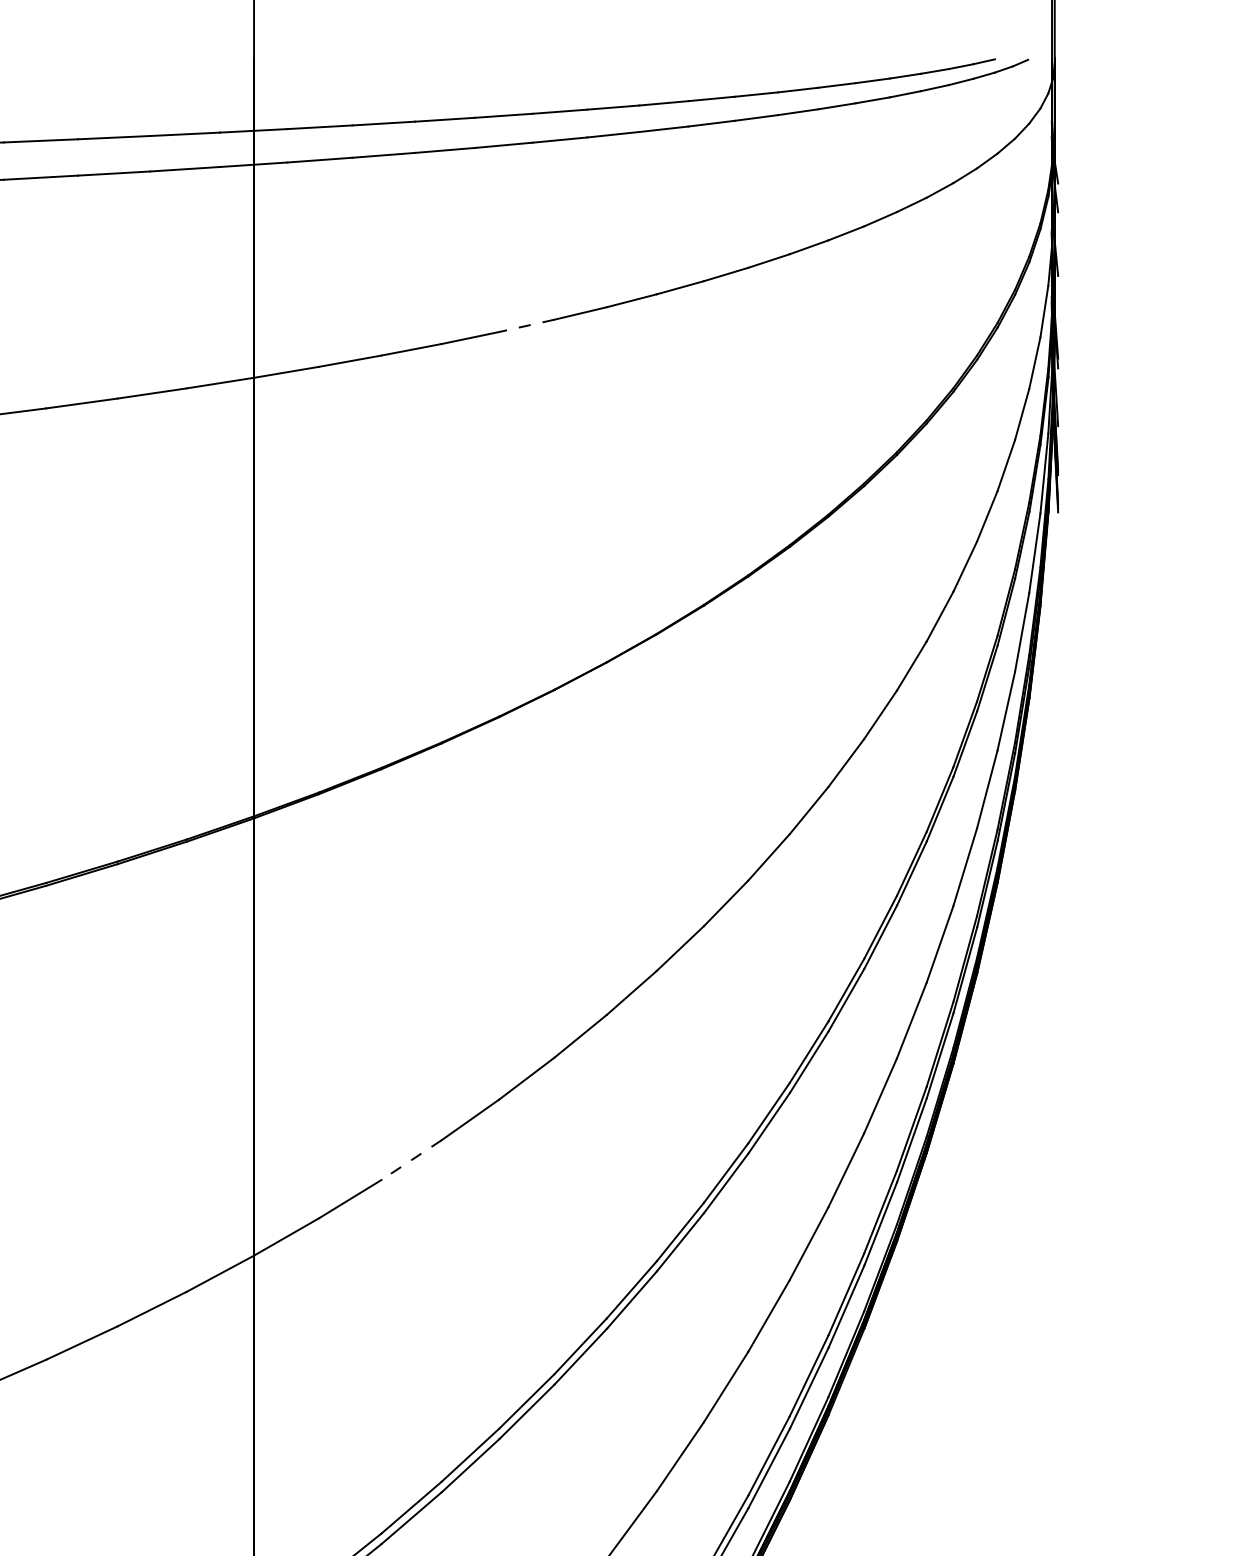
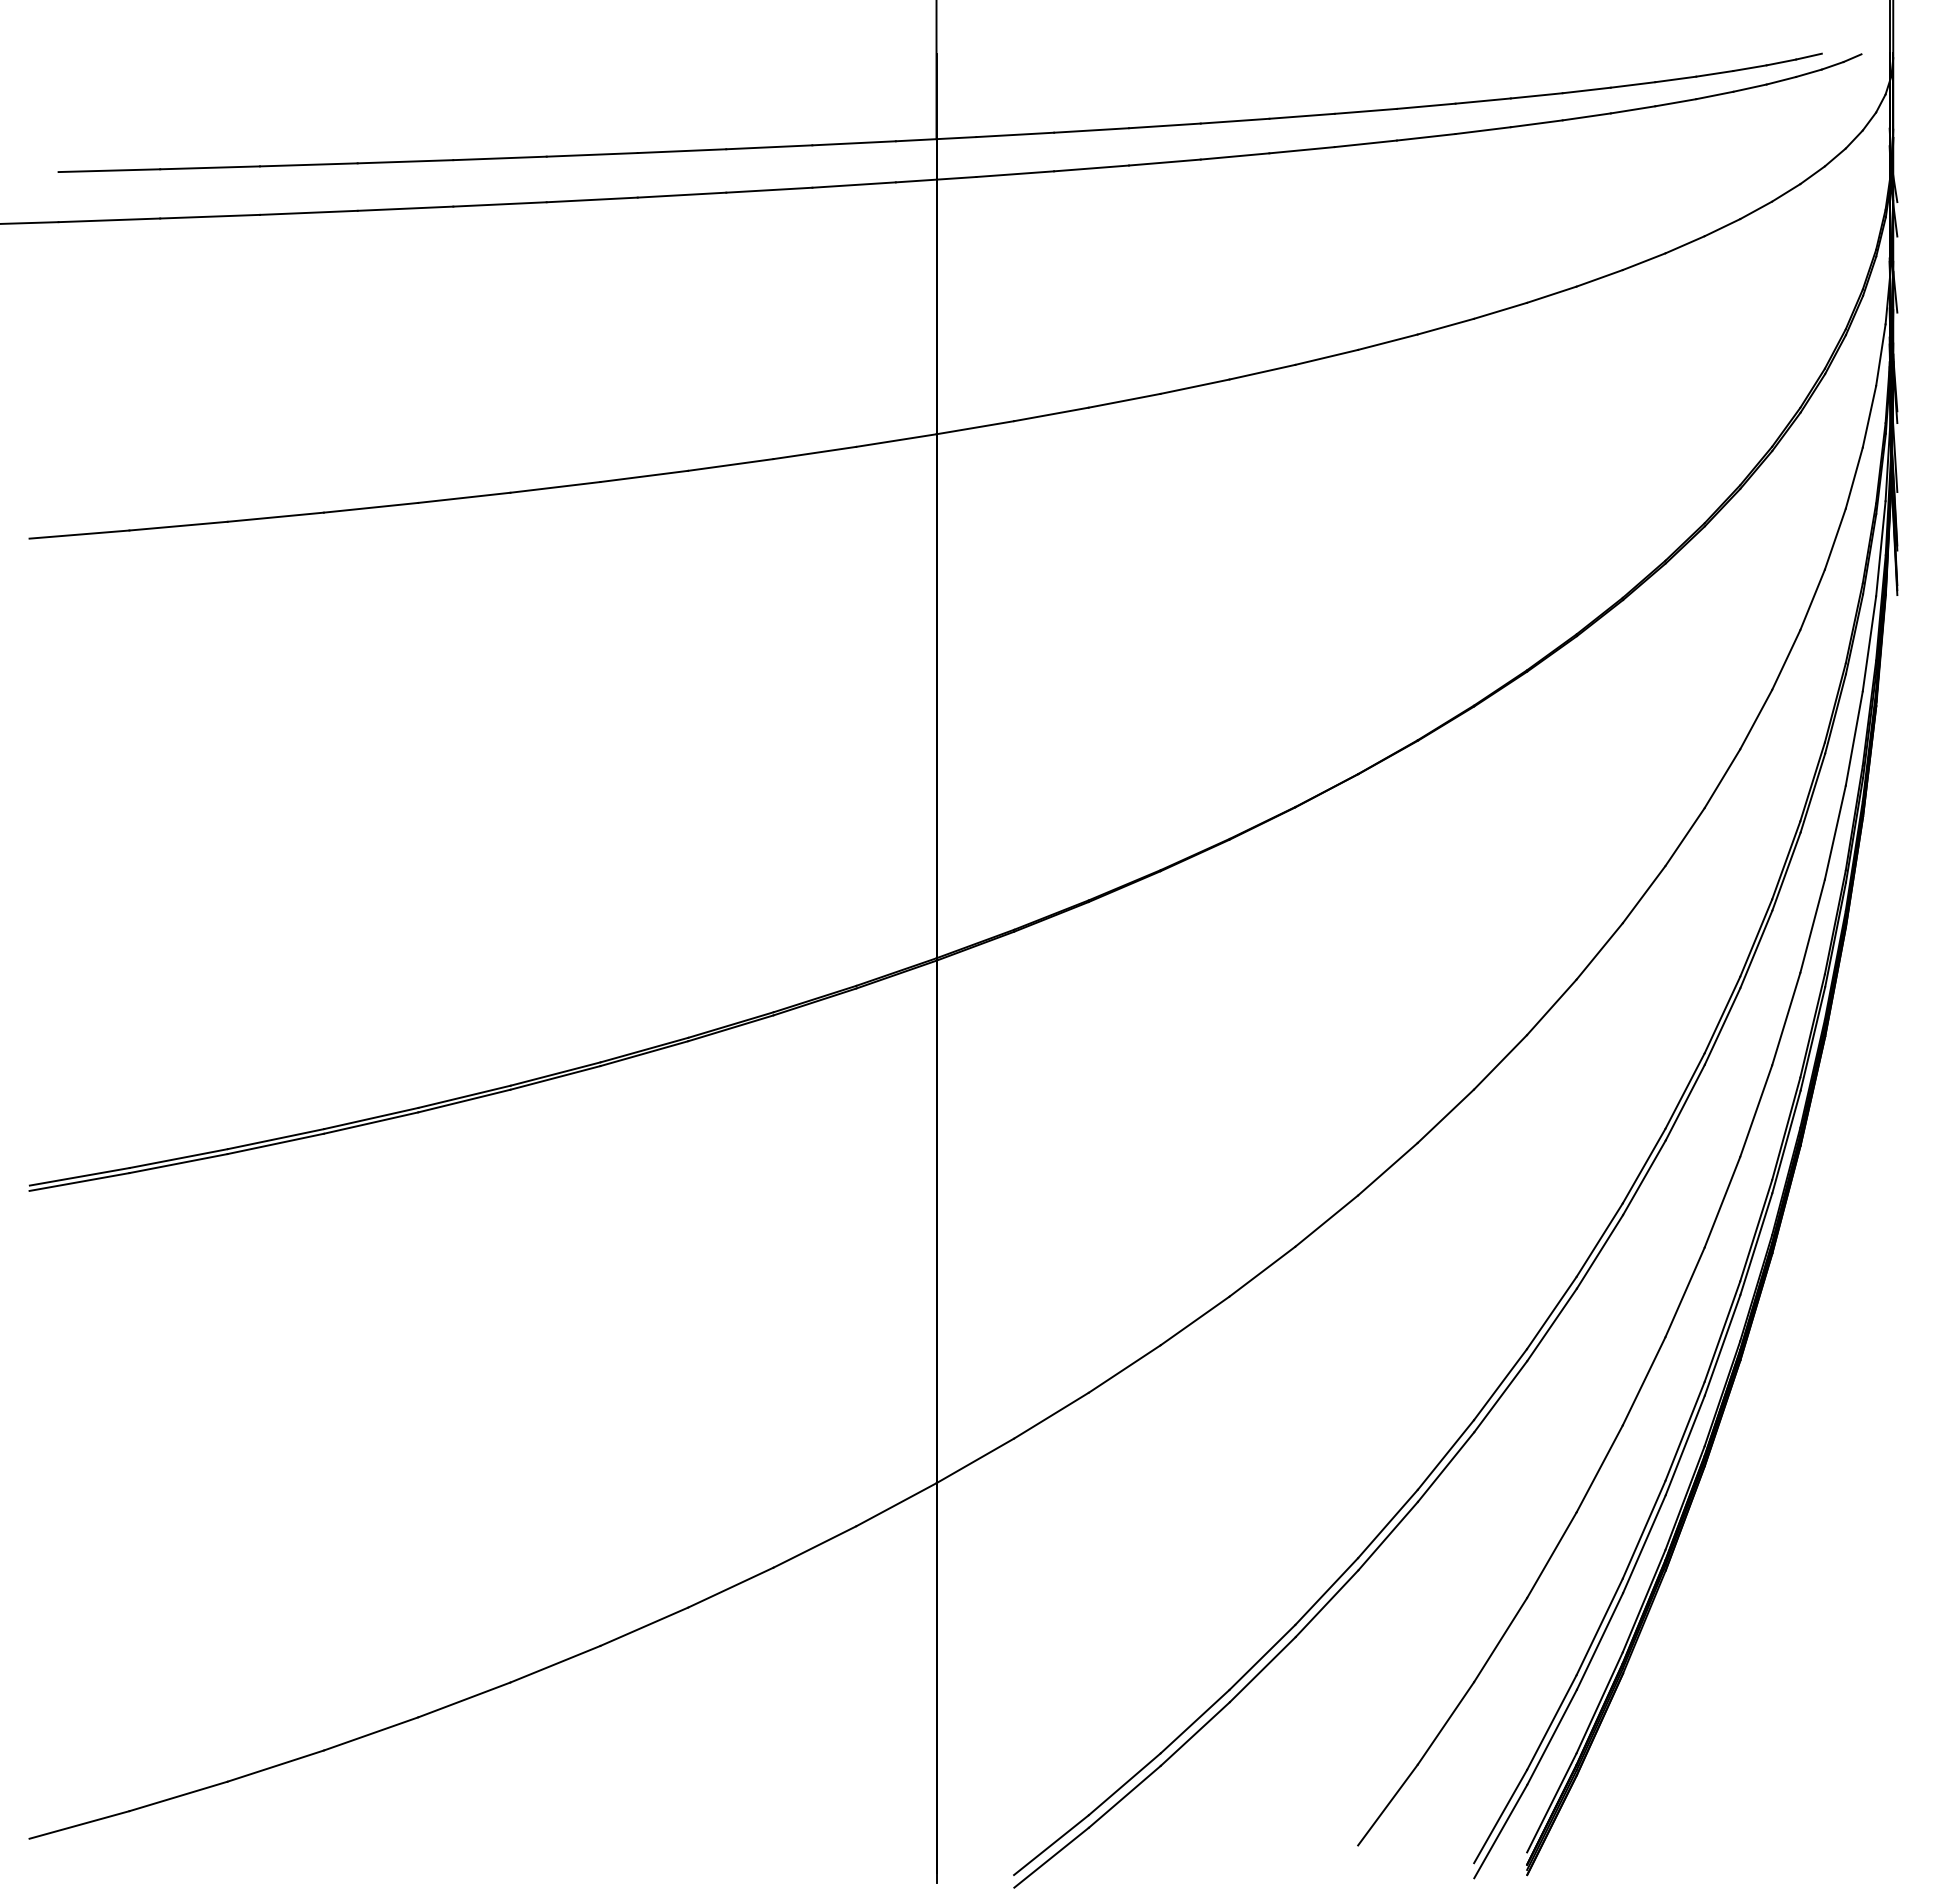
line: (526, 326) -> (1262, 372), dashed -> solid
line: (411, 1160) -> (1124, 1369), dashed -> solid

